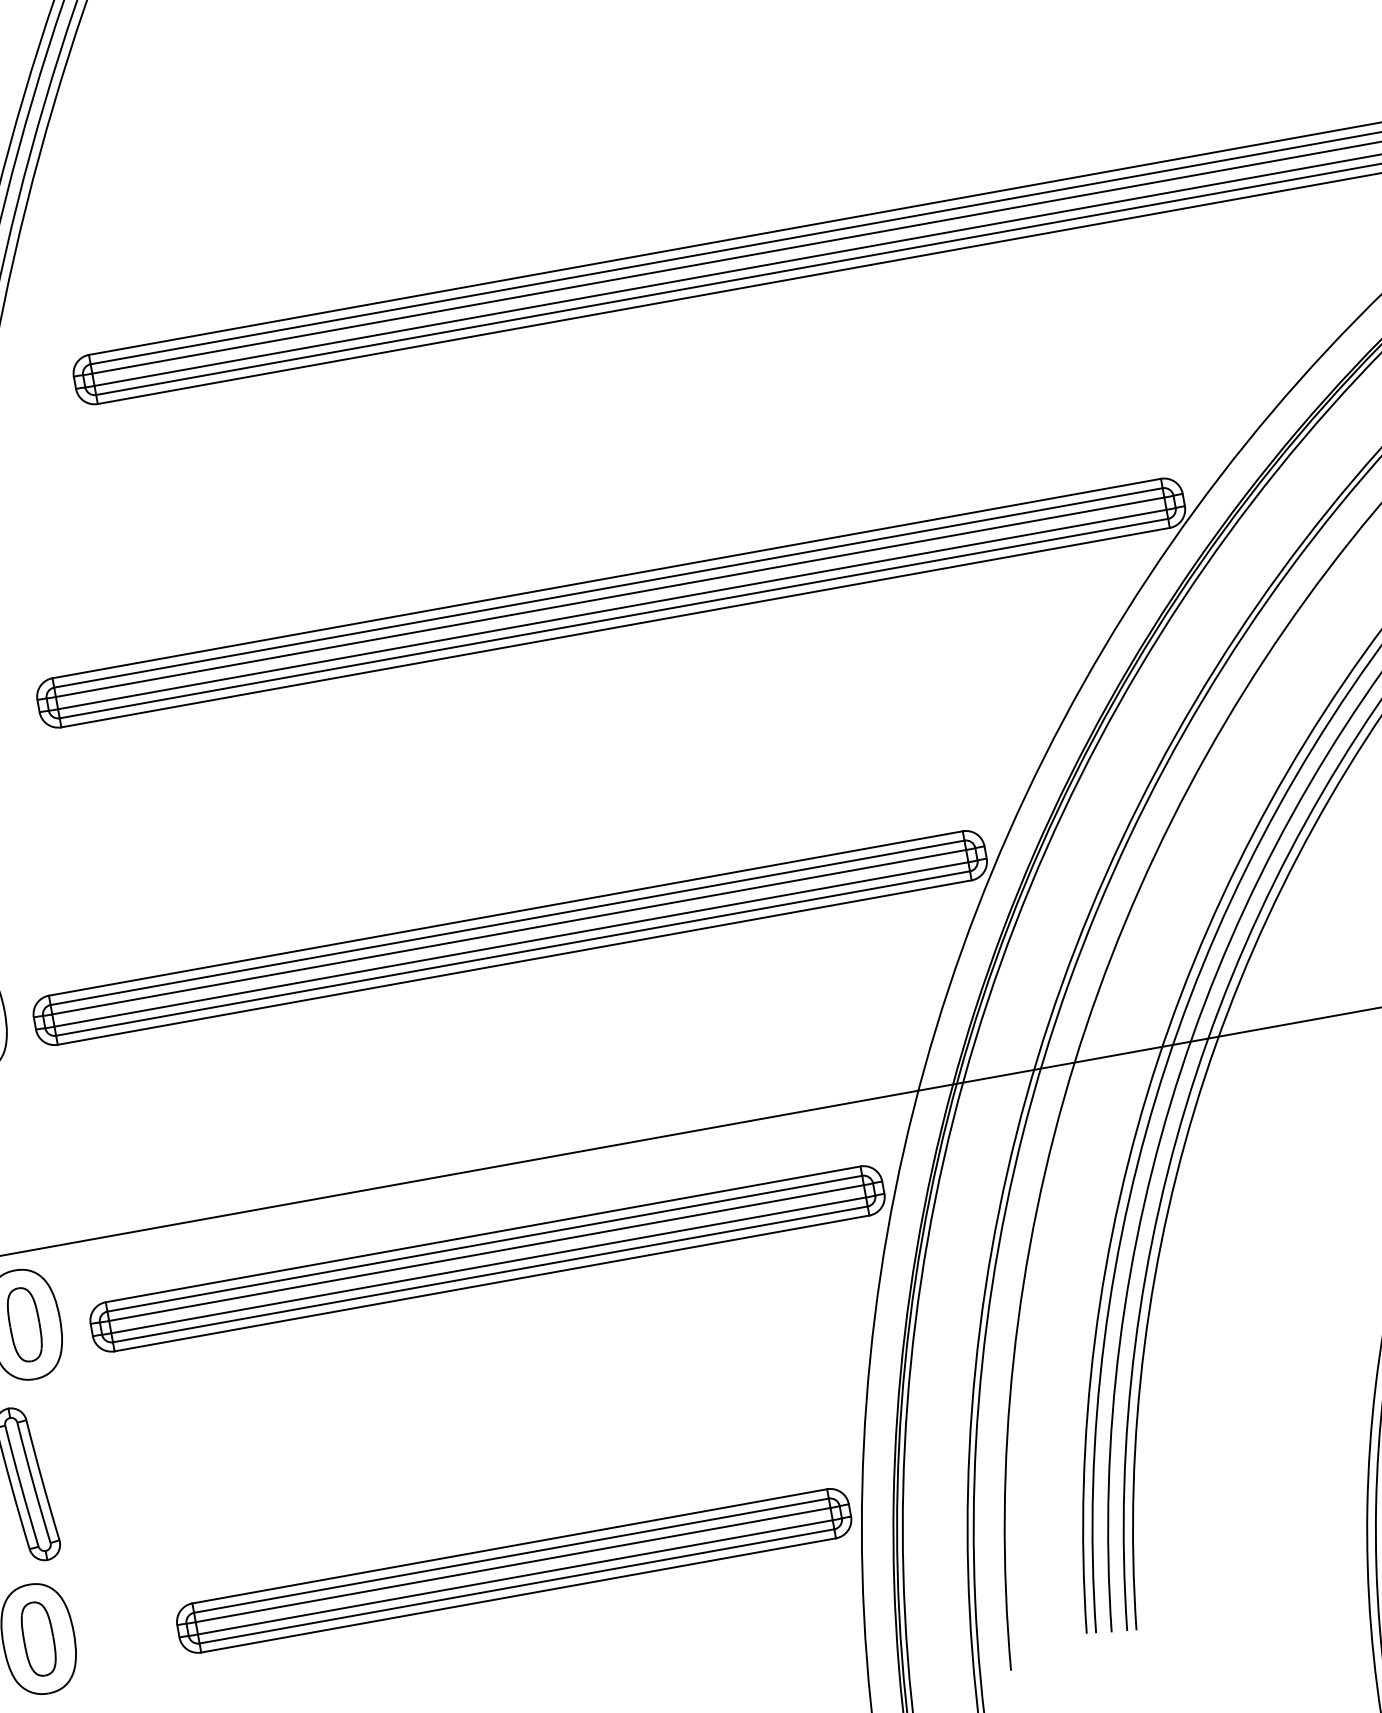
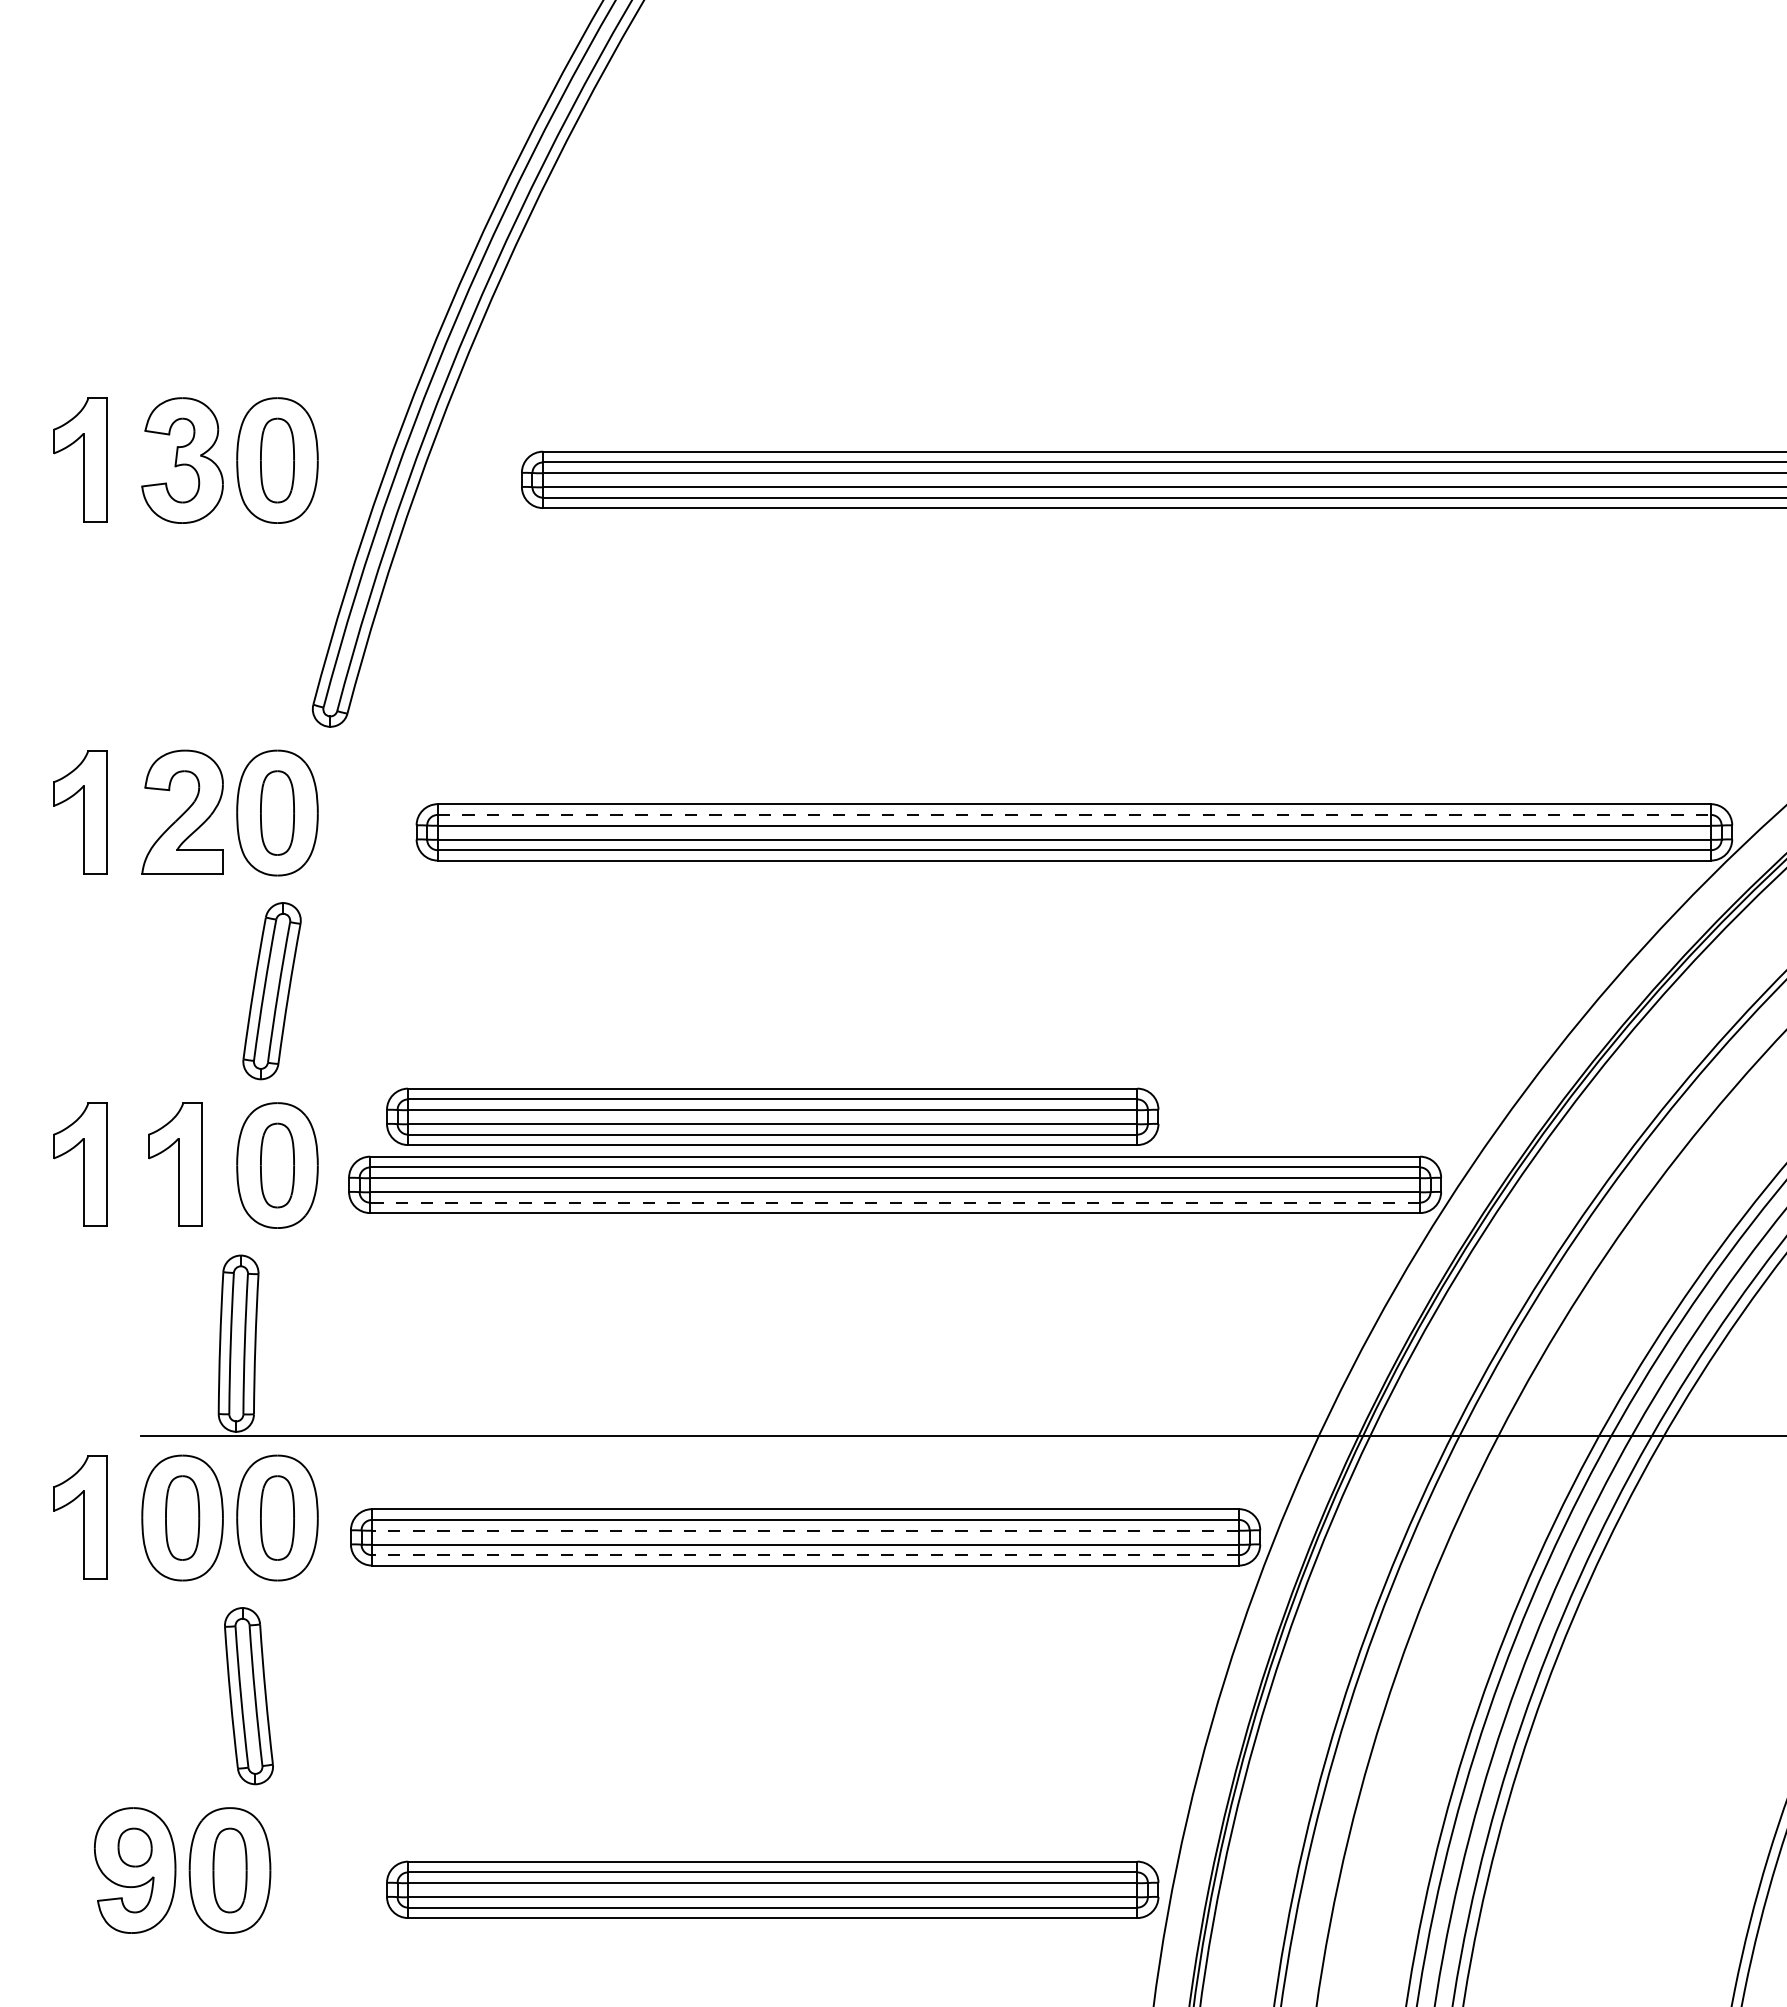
line: (608, 587) -> (1074, 814), solid -> dashed
part: (392, 897) -> (772, 1116), added
line: (513, 953) -> (895, 1202), solid -> dashed
line: (486, 1252) -> (805, 1530), solid -> dashed
line: (490, 1274) -> (805, 1555), solid -> dashed

